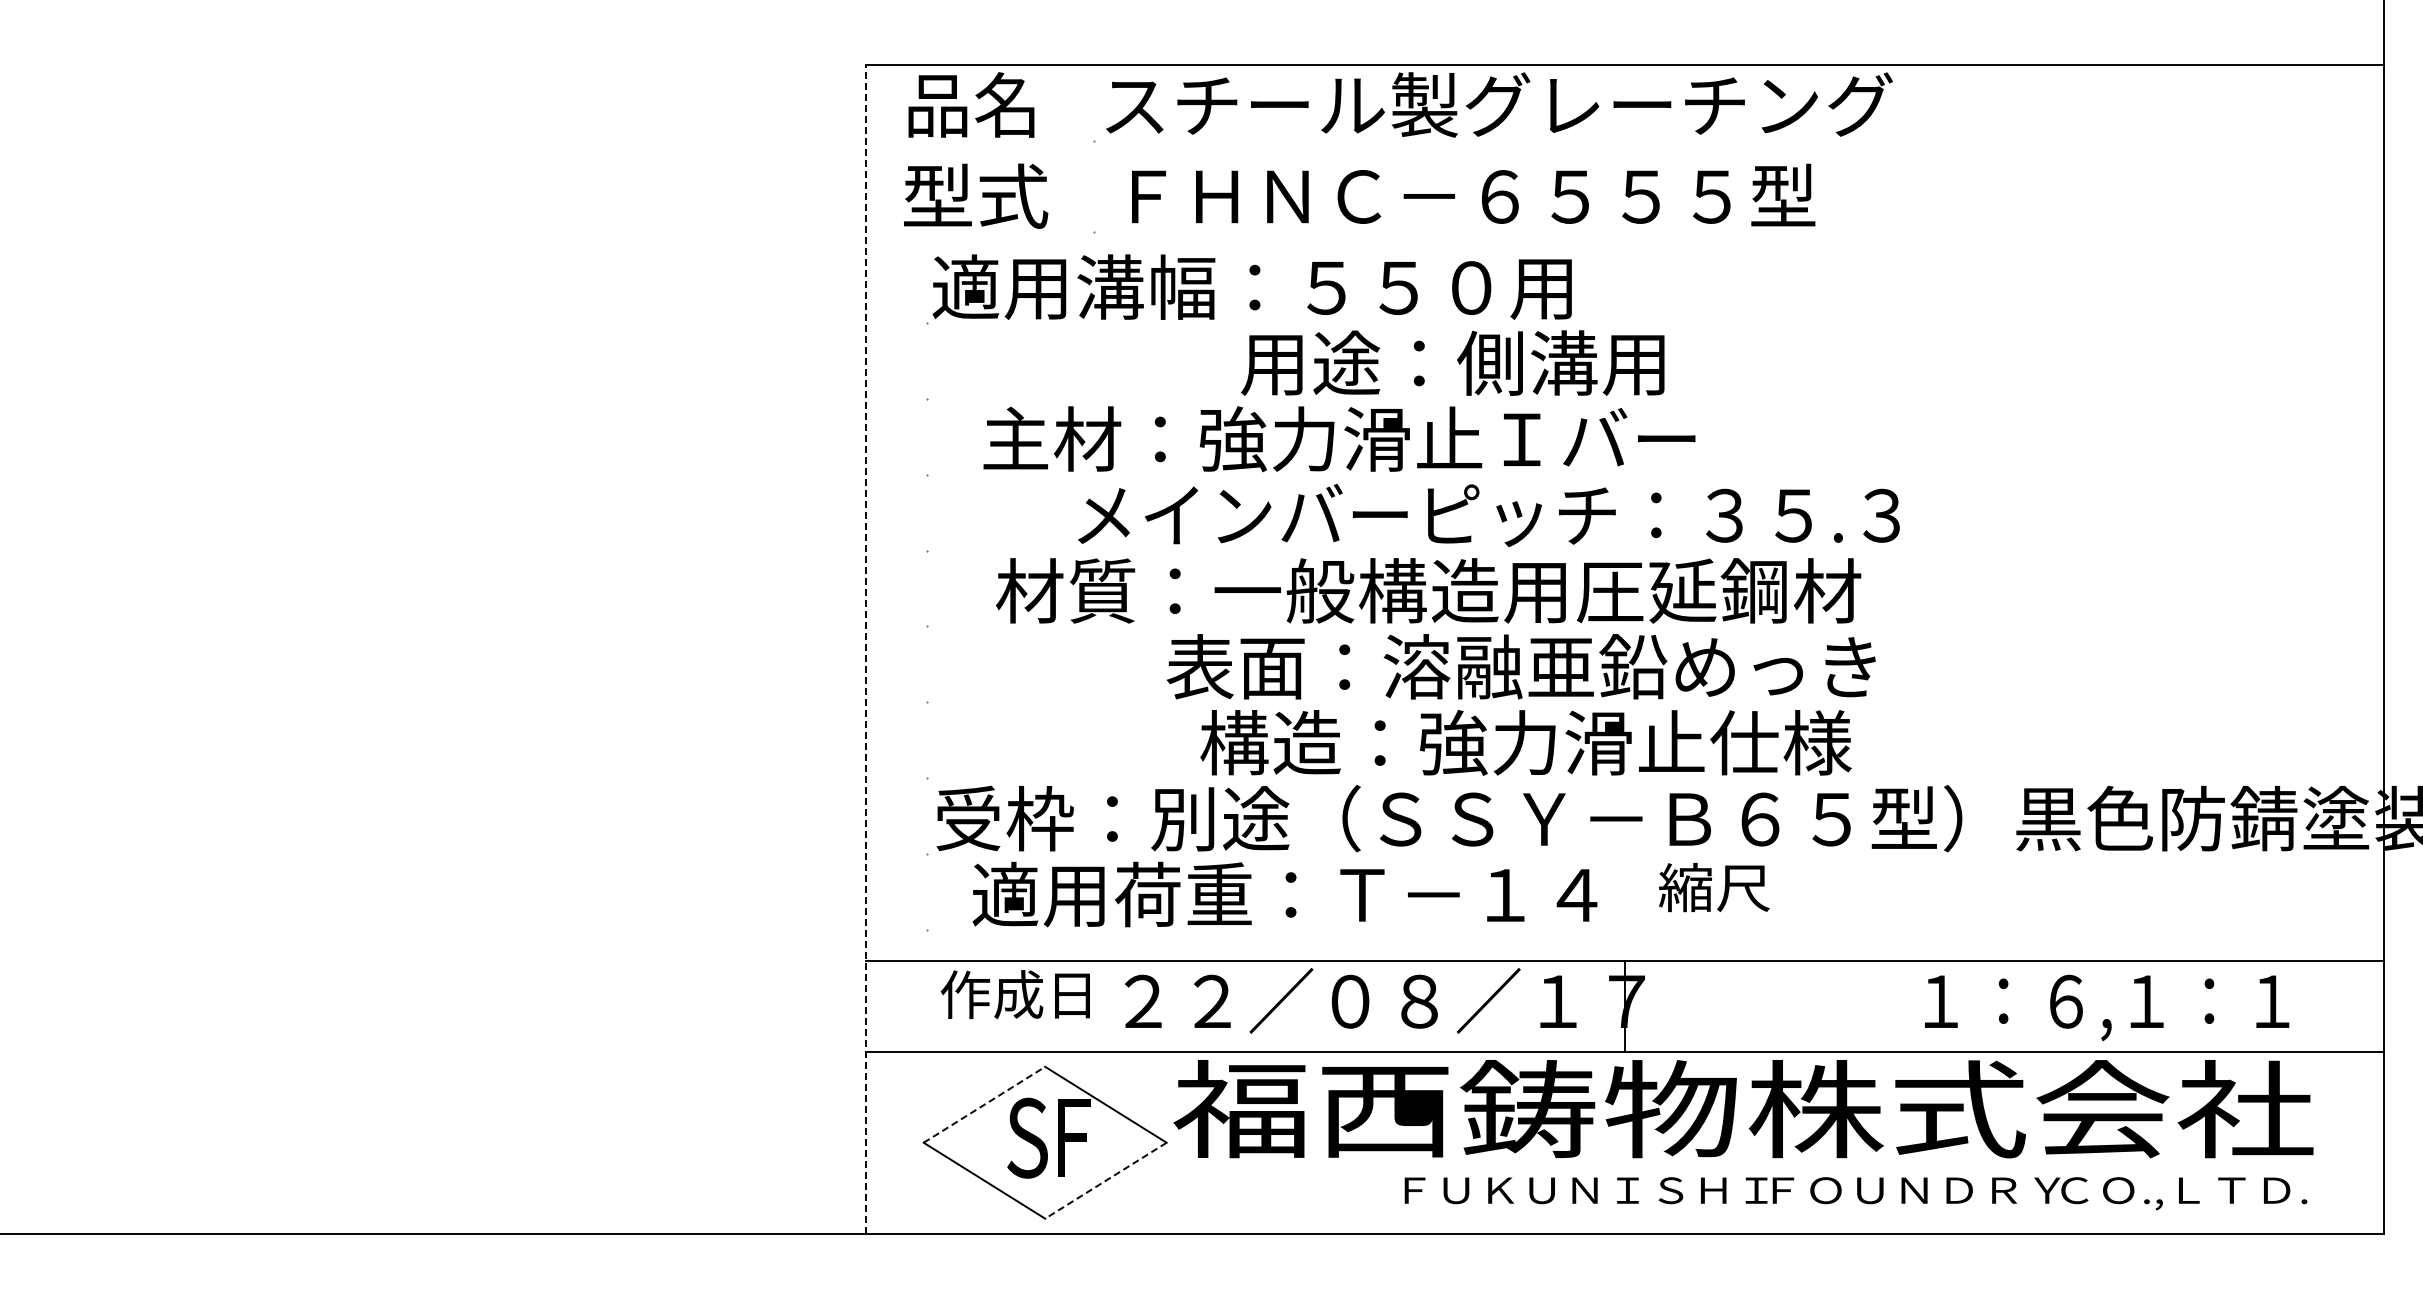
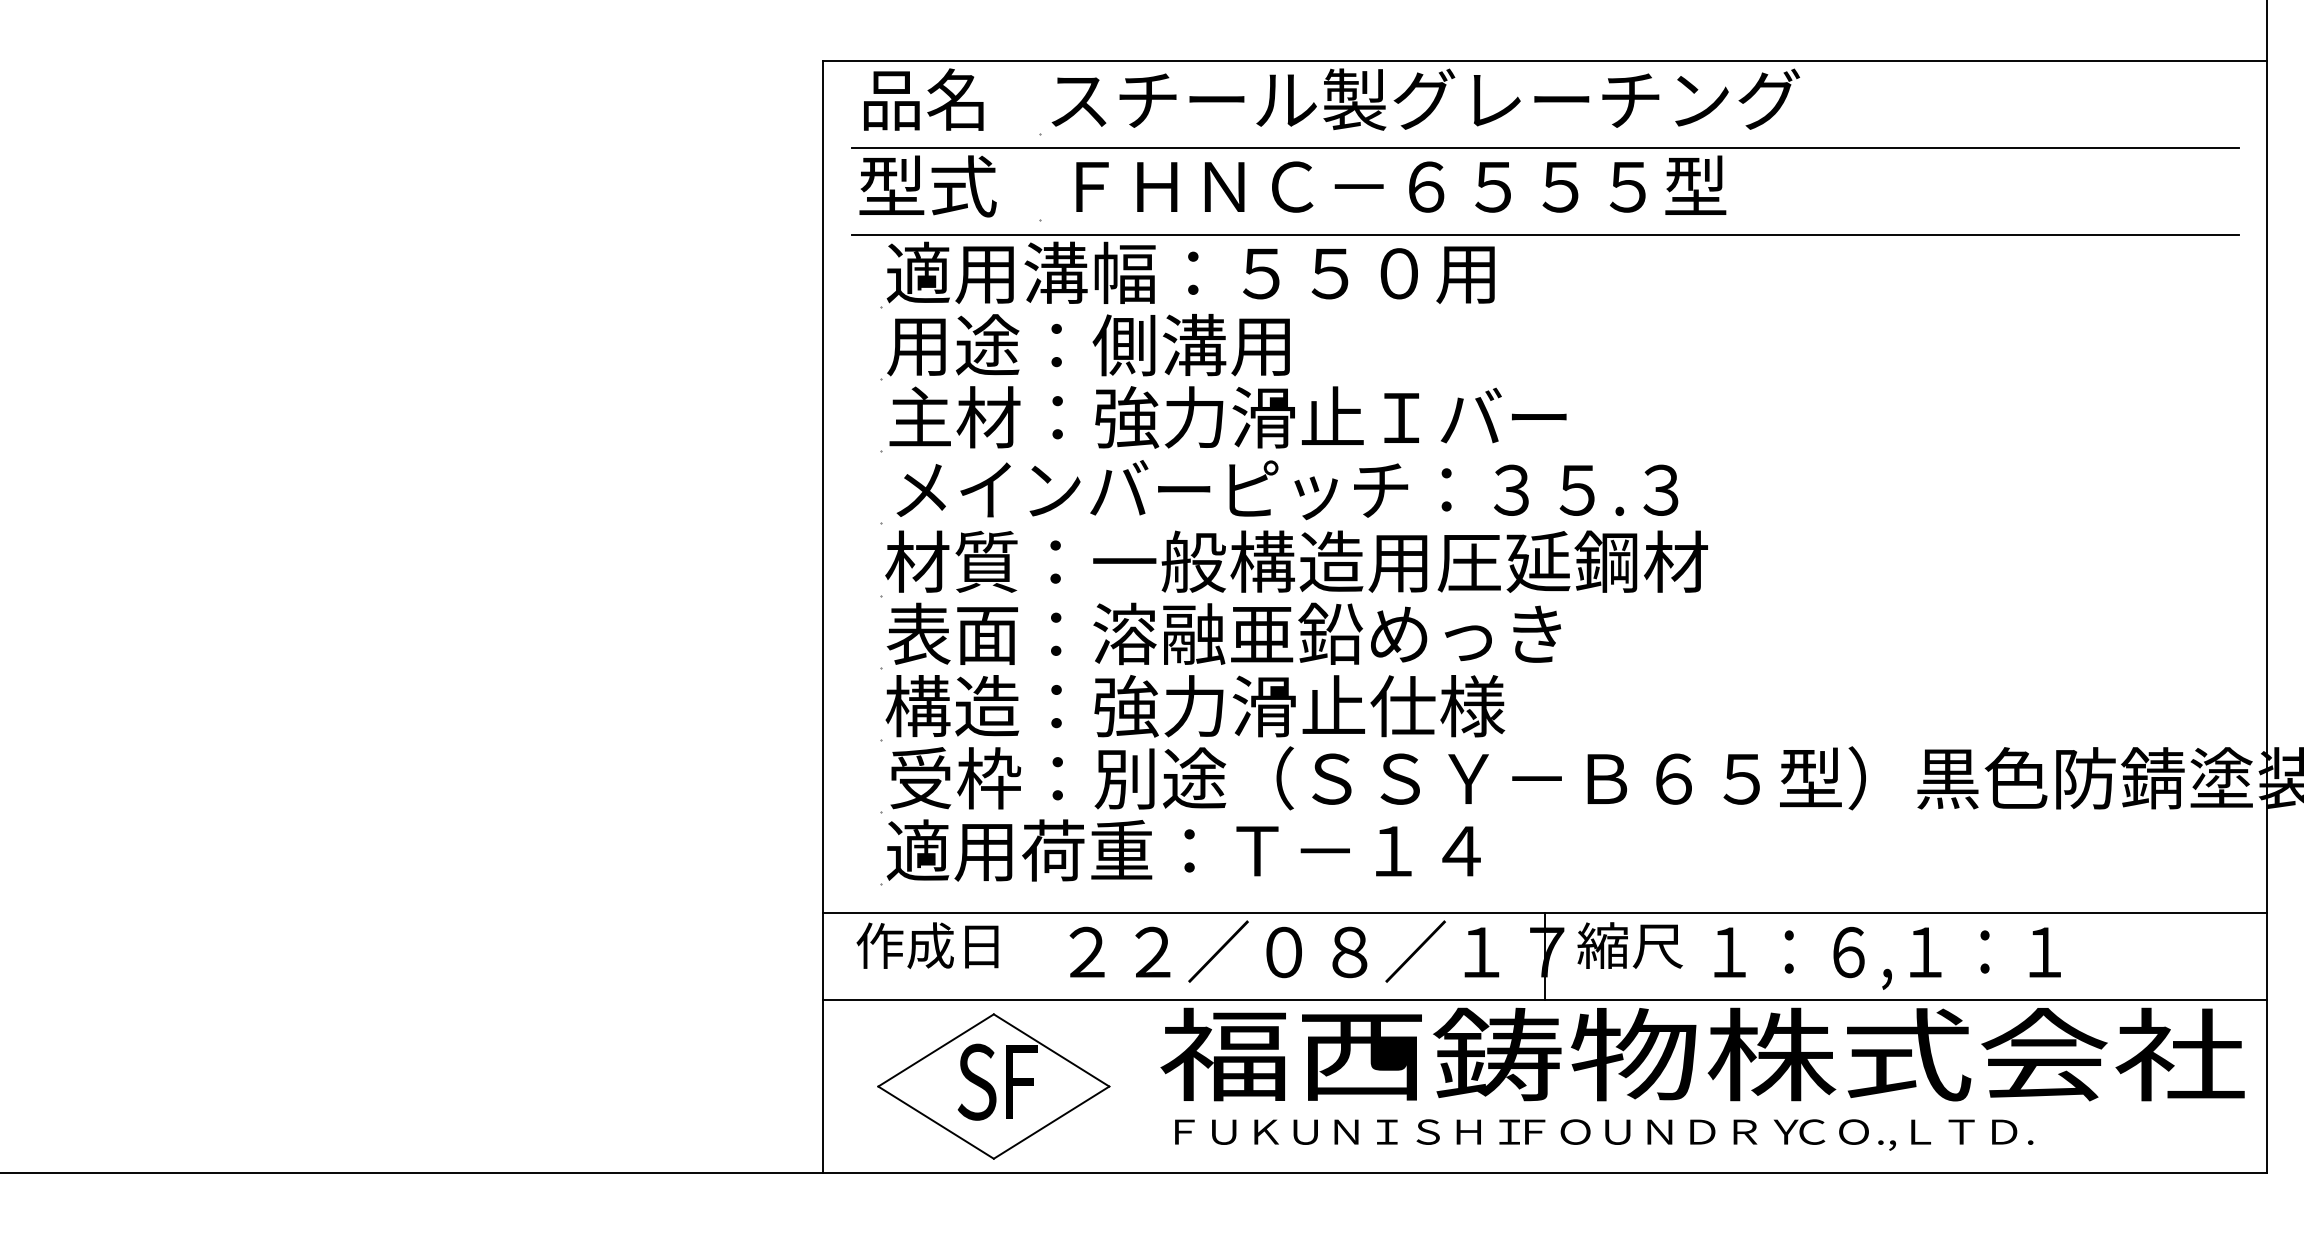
line: (1625, 155) -> (1545, 147), added
line: (1625, 246) -> (1545, 234), added
text: (1452, 362) -> (1088, 344), moved
text: (1339, 439) -> (1228, 417), moved
text: (1488, 515) -> (1287, 490), moved
text: (1428, 590) -> (1296, 561), moved
line: (866, 649) -> (823, 617), dashed -> solid
text: (1520, 666) -> (1223, 633), moved
text: (1525, 742) -> (1194, 705), moved
text: (1714, 887) -> (1630, 945), moved
text: (1284, 894) -> (1183, 850), moved
text: (1014, 994) -> (926, 945), moved
text: (2107, 1007) -> (1888, 957), moved
line: (984, 1104) -> (936, 1050), dashed -> solid
text: (1743, 1109) -> (1702, 1054), moved
line: (1105, 1180) -> (1051, 1122), dashed -> solid
text: (1855, 1193) -> (1603, 1134), moved

